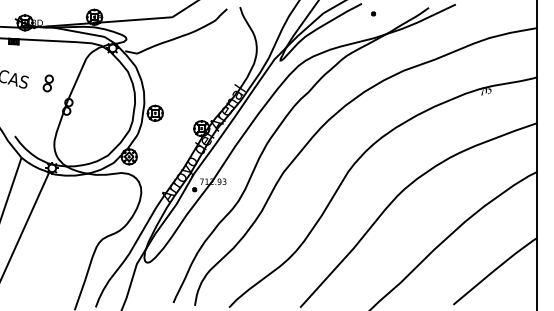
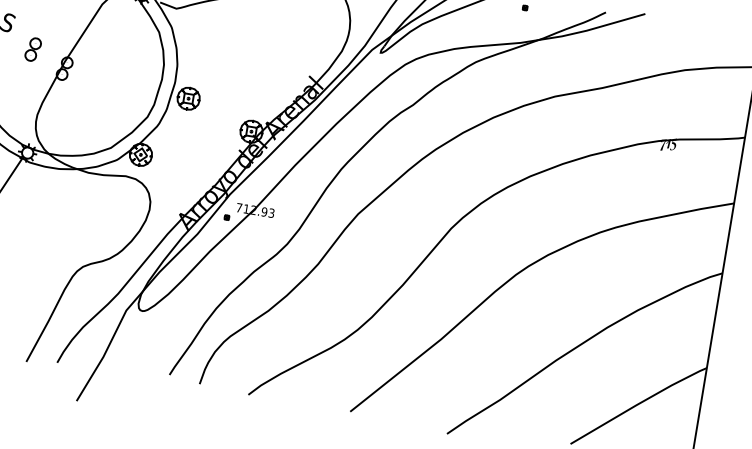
part: (47, 83) -> (32, 49), moved

